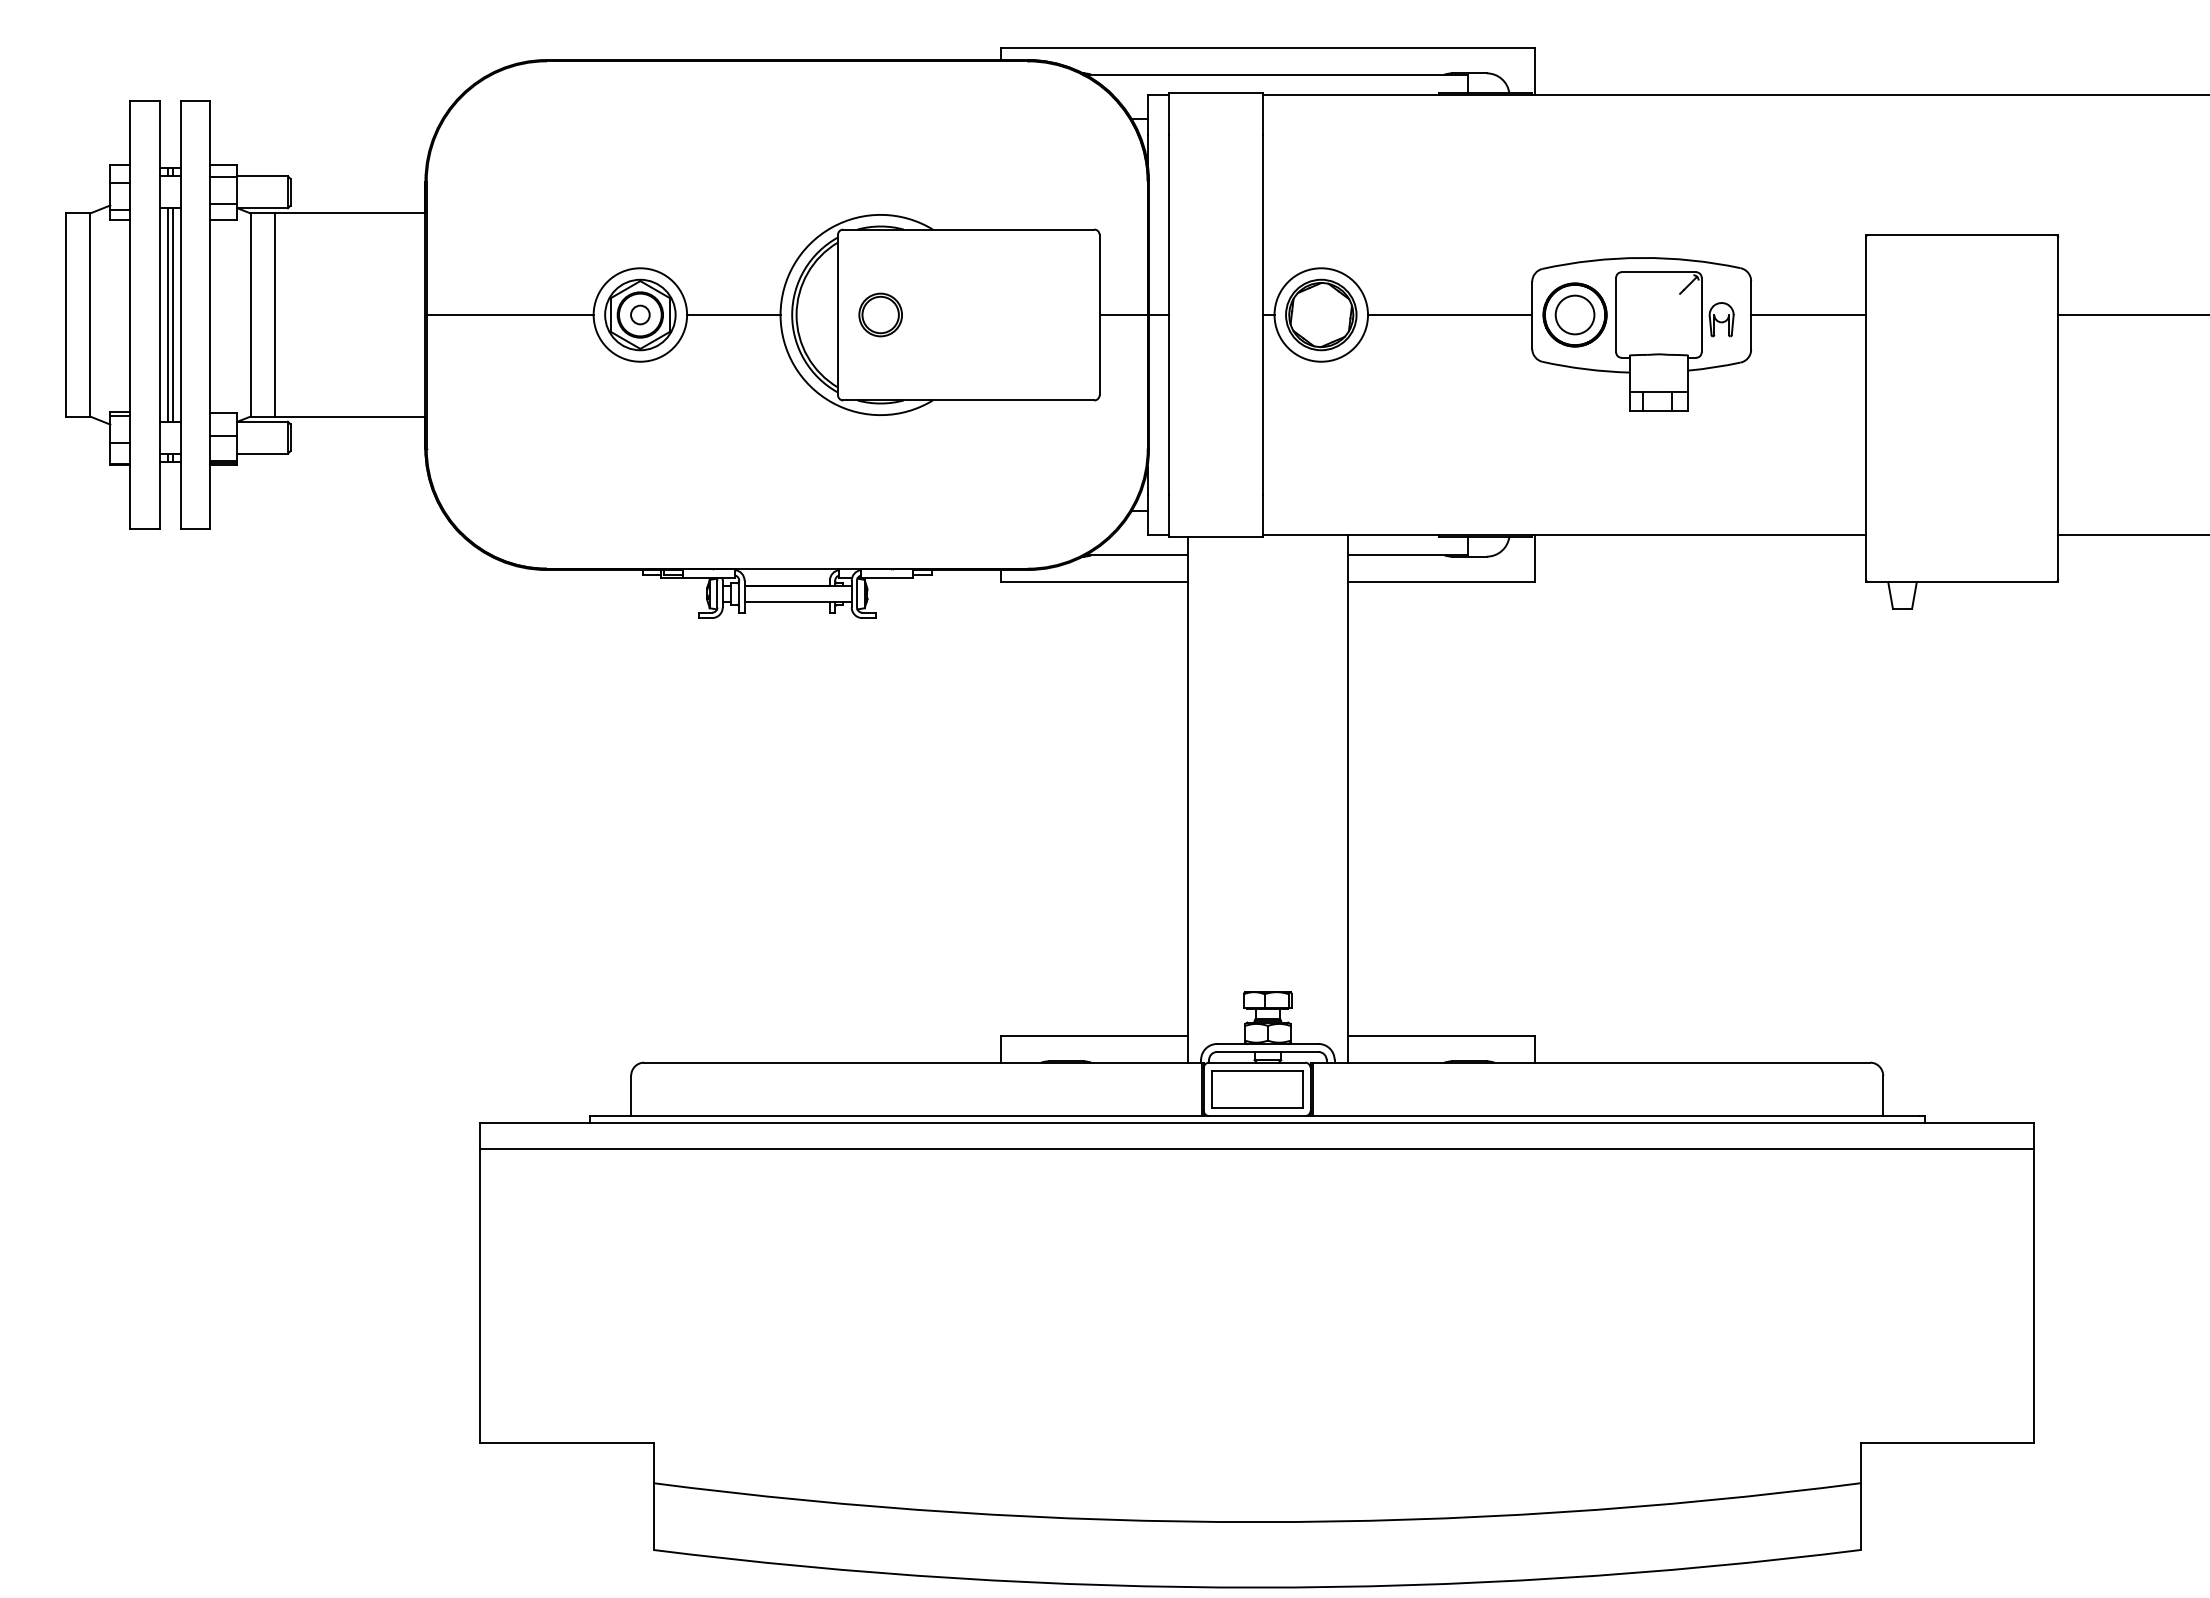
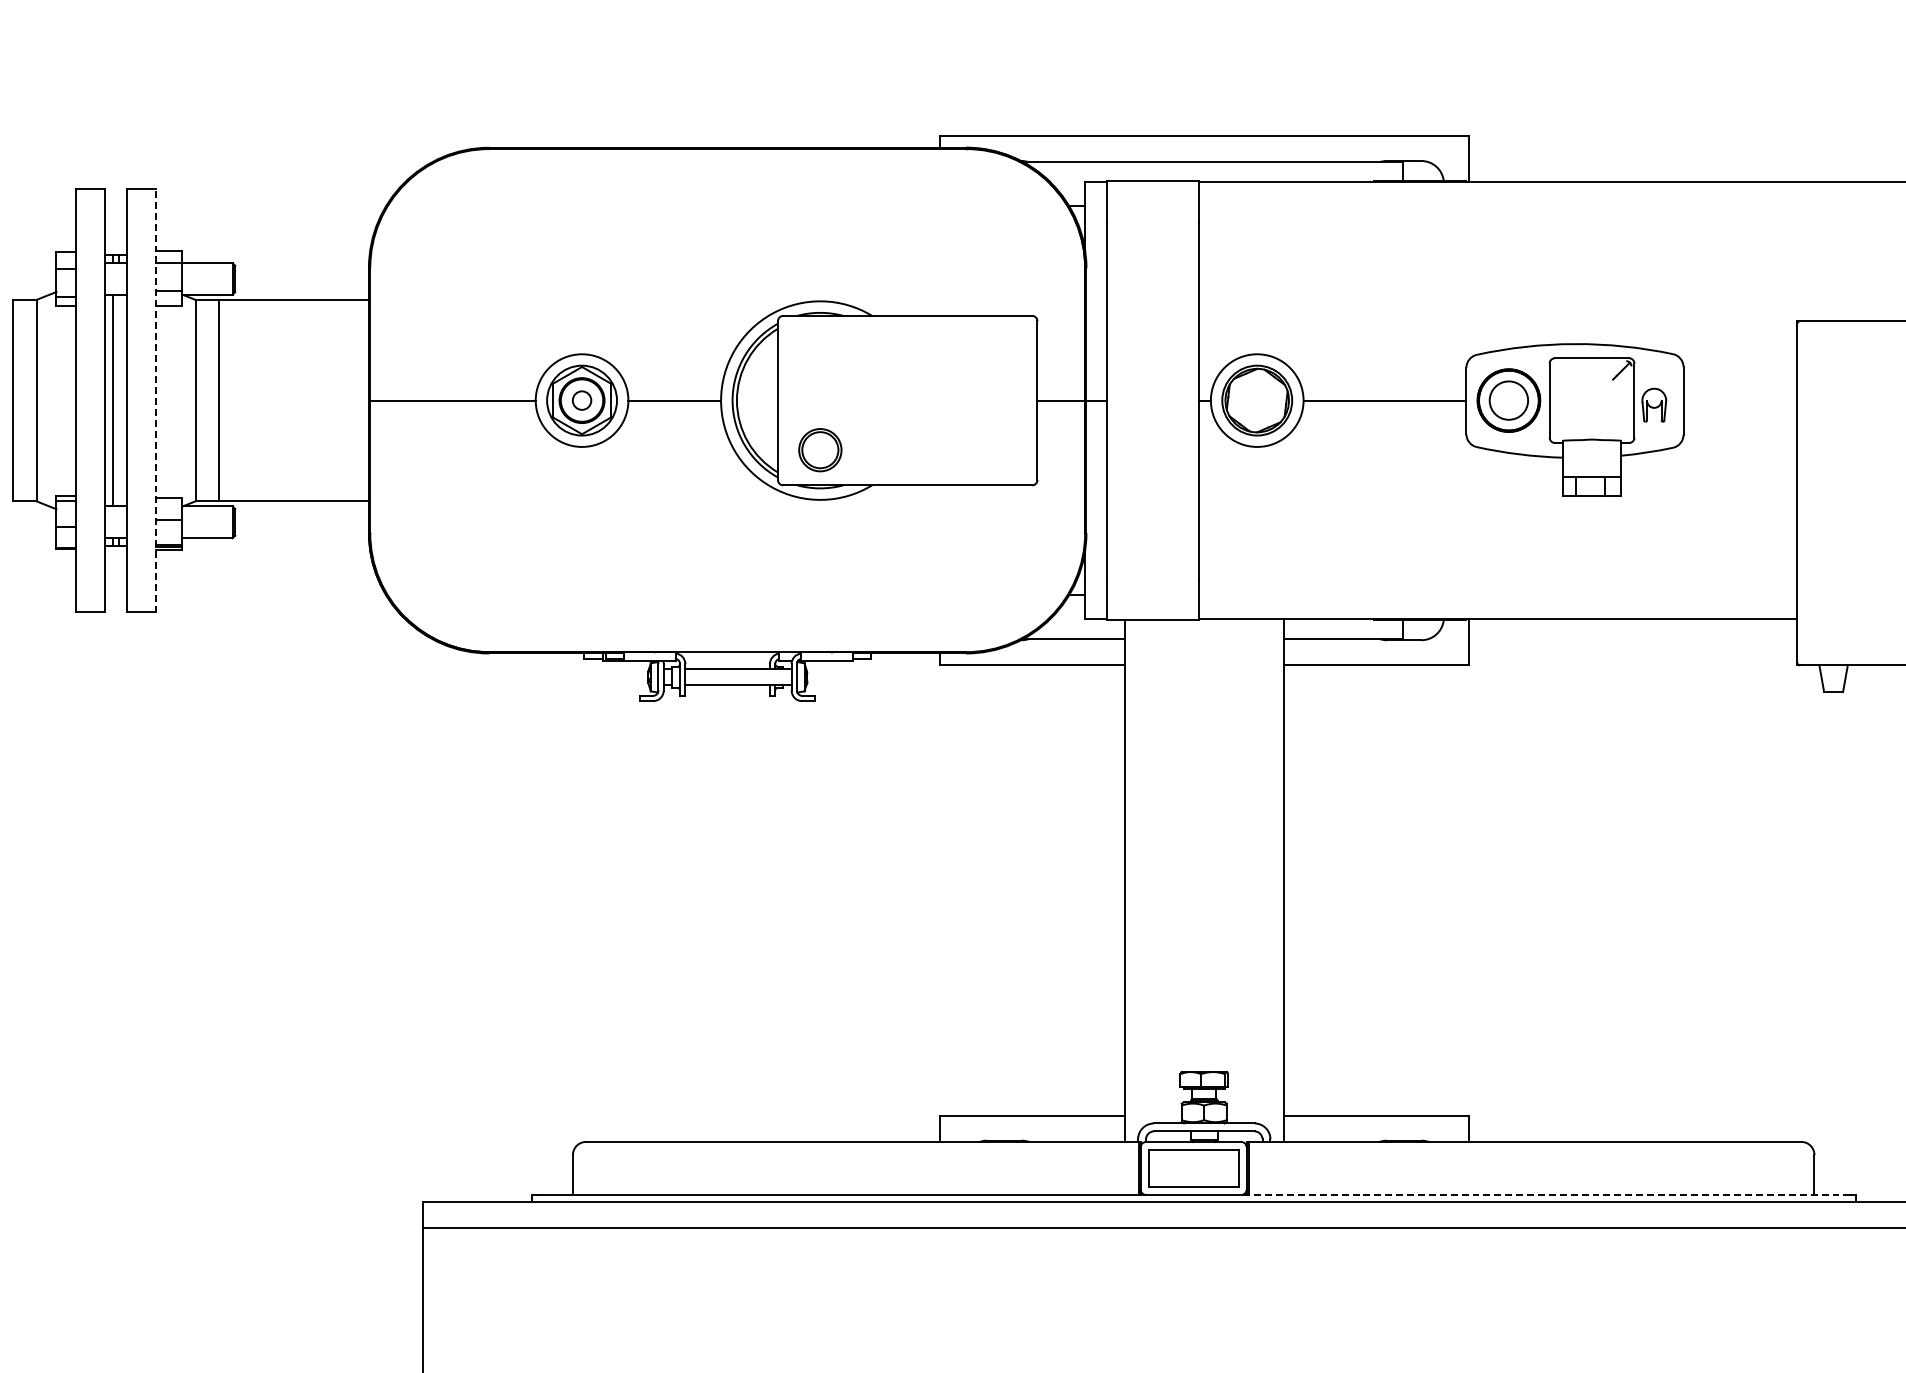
line: (173, 314) -> (119, 400), removed
part: (880, 314) -> (820, 449), moved
line: (210, 315) -> (155, 401), solid -> dashed
line: (1808, 315) -> (1740, 401), removed
line: (1611, 1116) -> (1545, 1195), solid -> dashed

